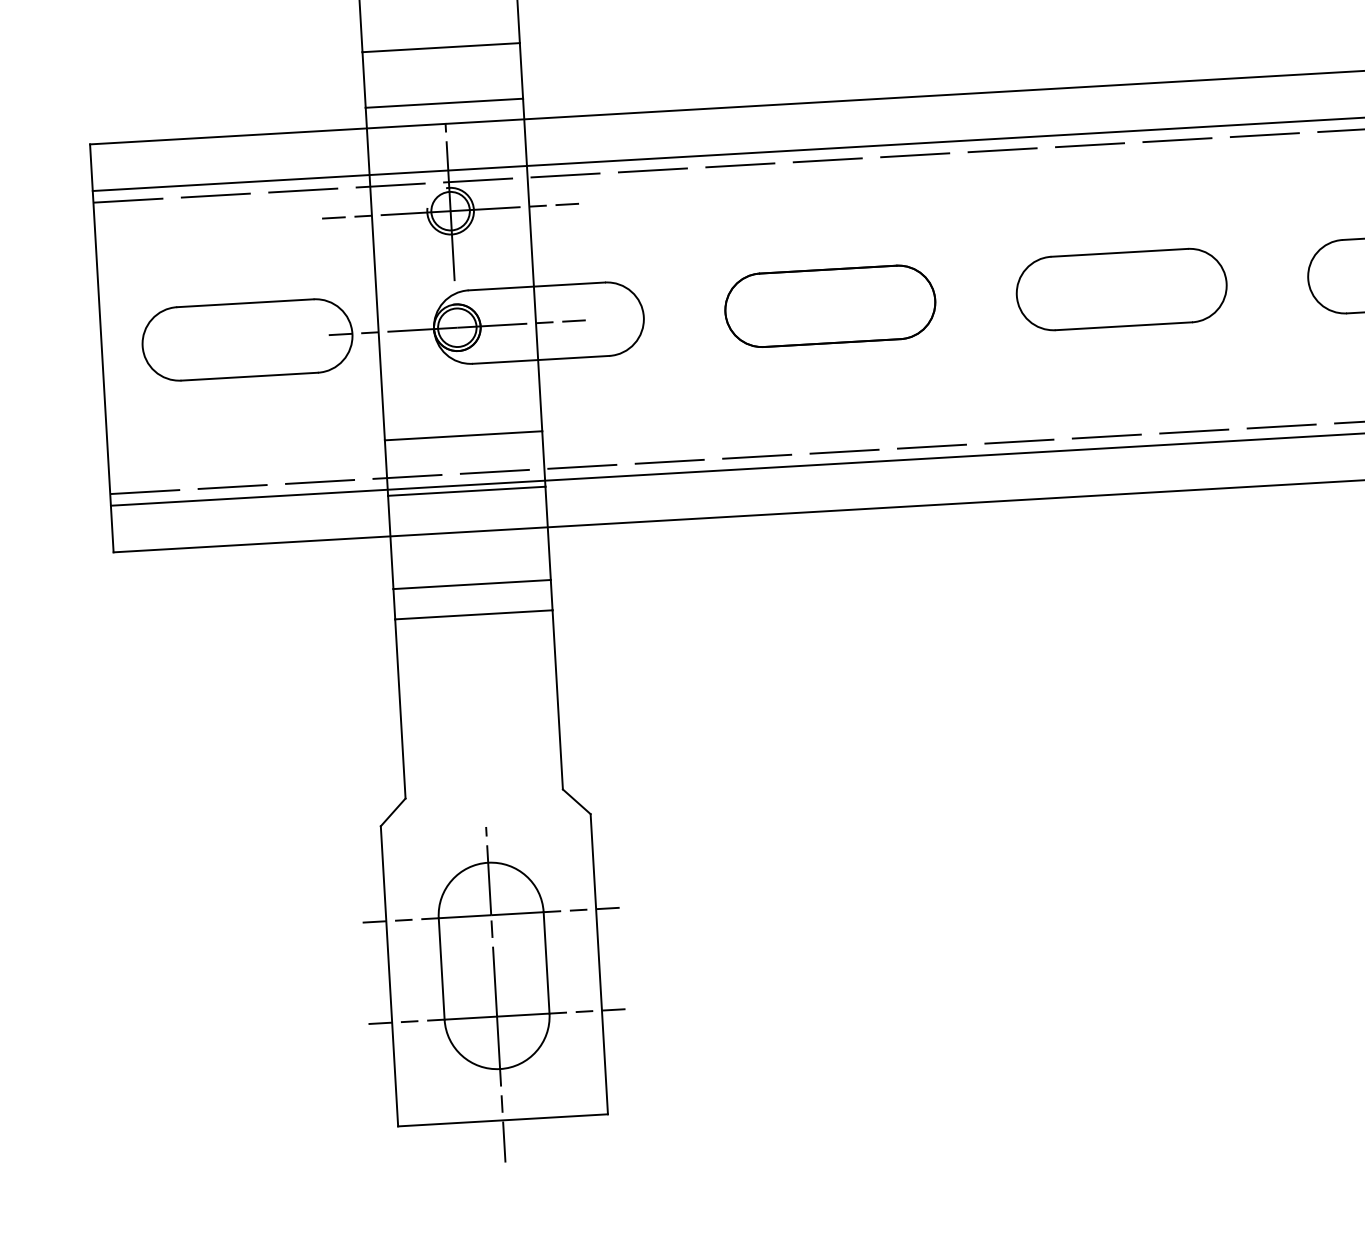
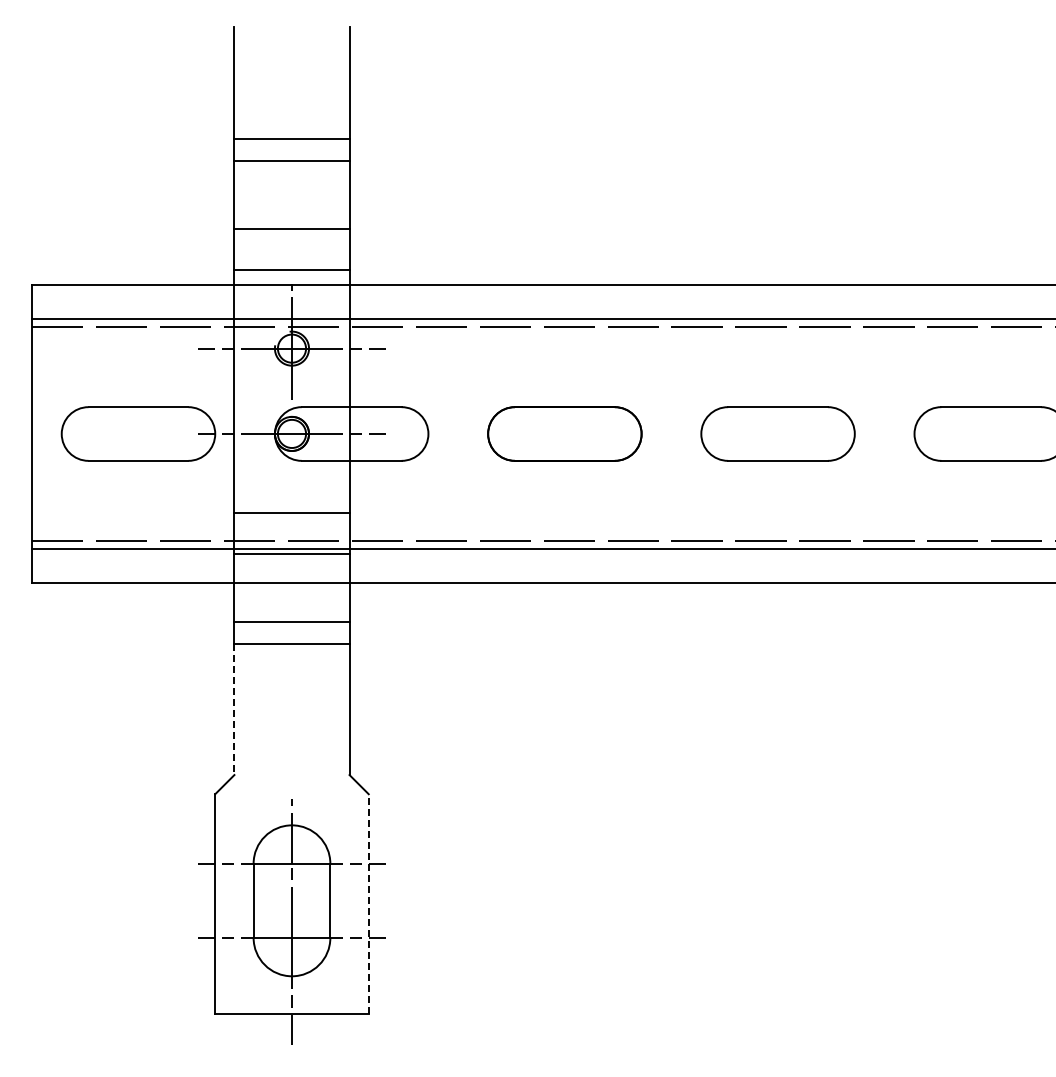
line: (400, 708) -> (234, 709), solid -> dashed
line: (599, 964) -> (368, 904), solid -> dashed

